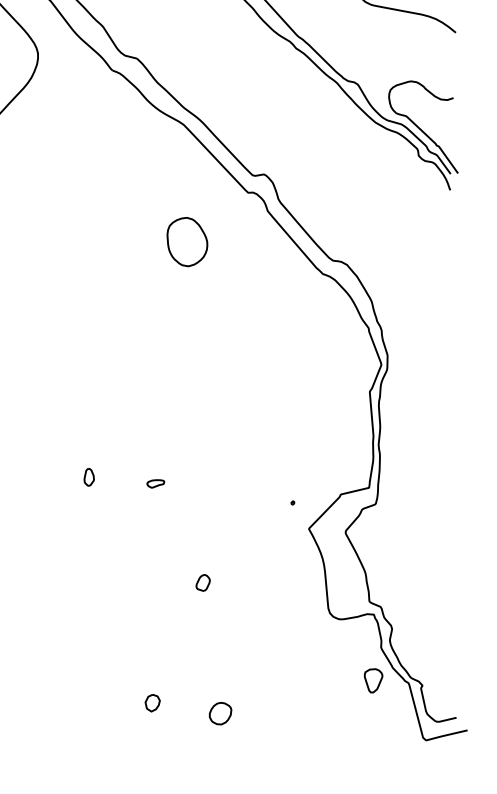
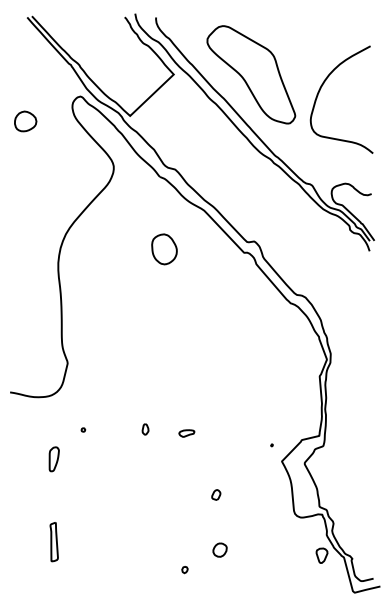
part: (187, 242) -> (164, 249), moved
part: (155, 483) -> (186, 433), size x1.43
part: (151, 704) -> (184, 570), size x0.62
part: (219, 712) -> (219, 549), moved

